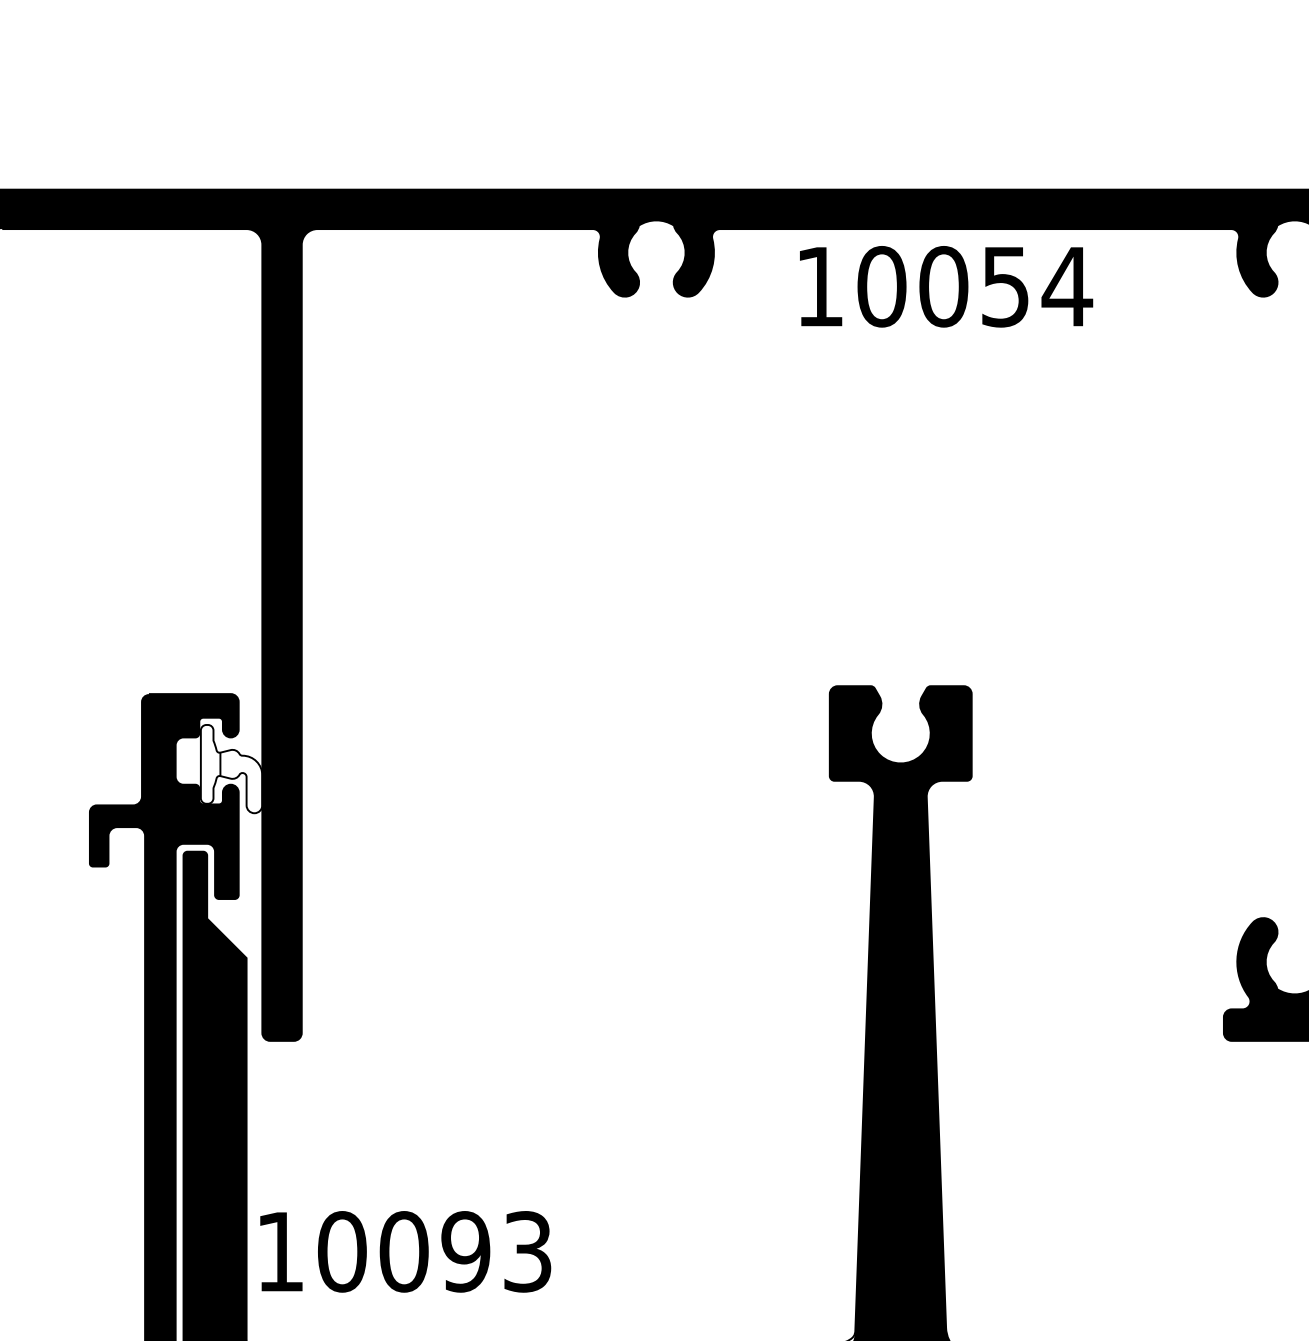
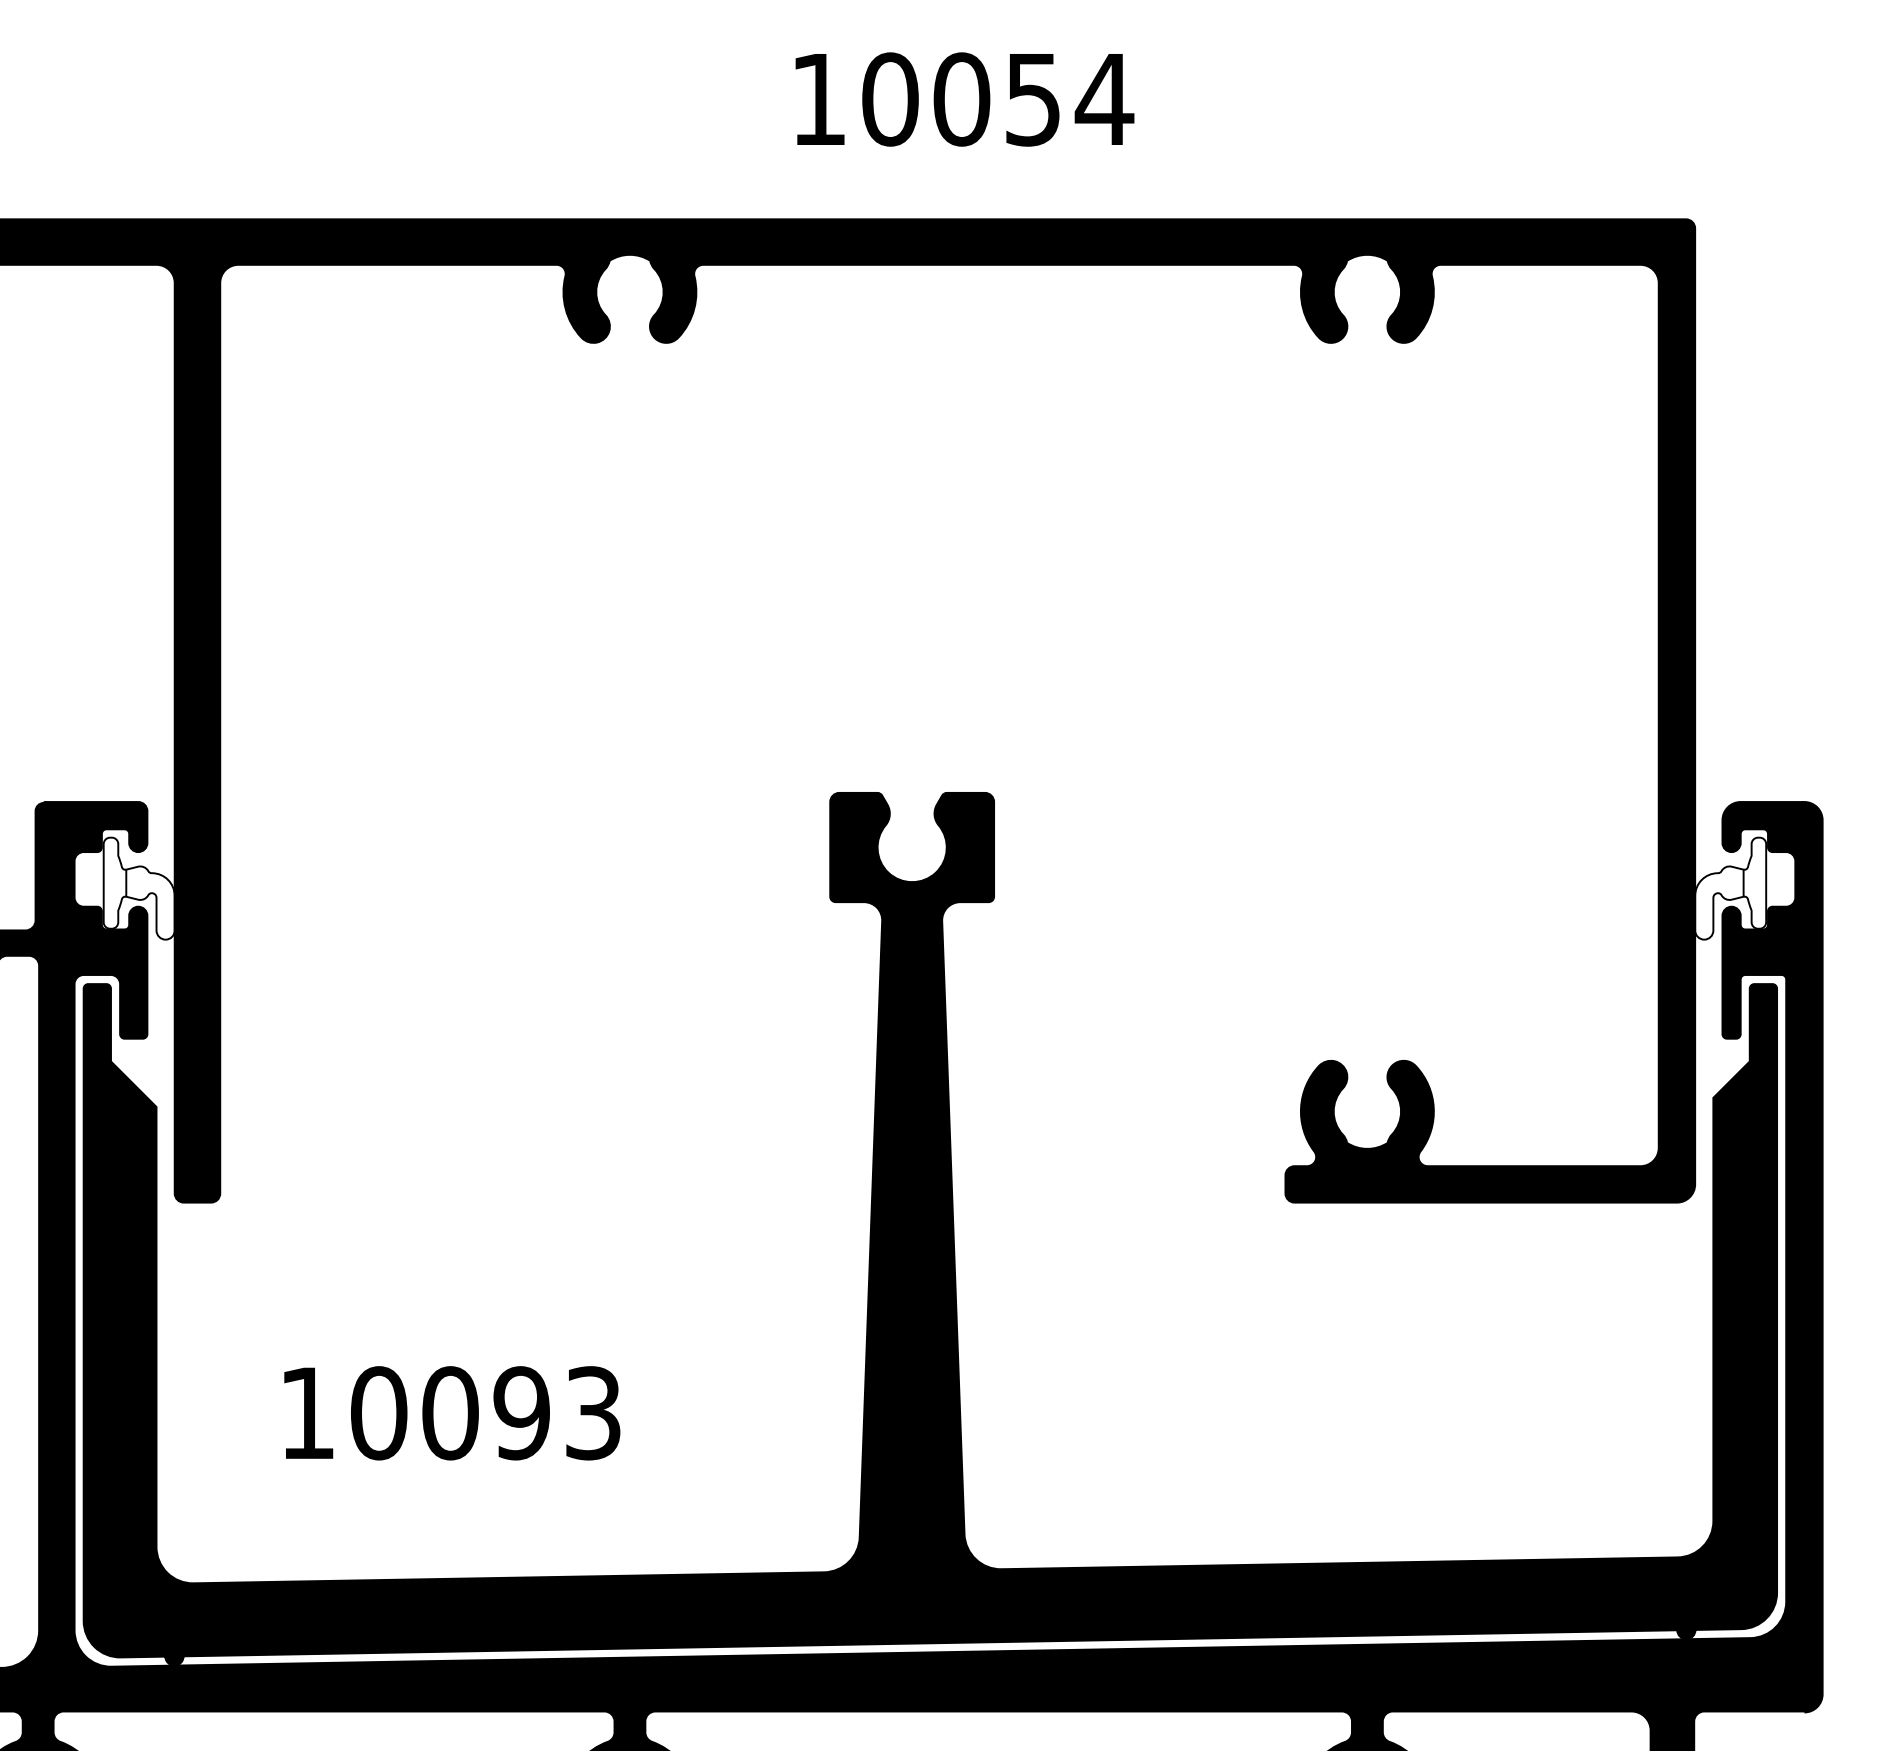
text: (946, 286) -> (964, 99), moved
text: (405, 1252) -> (452, 1413), moved

